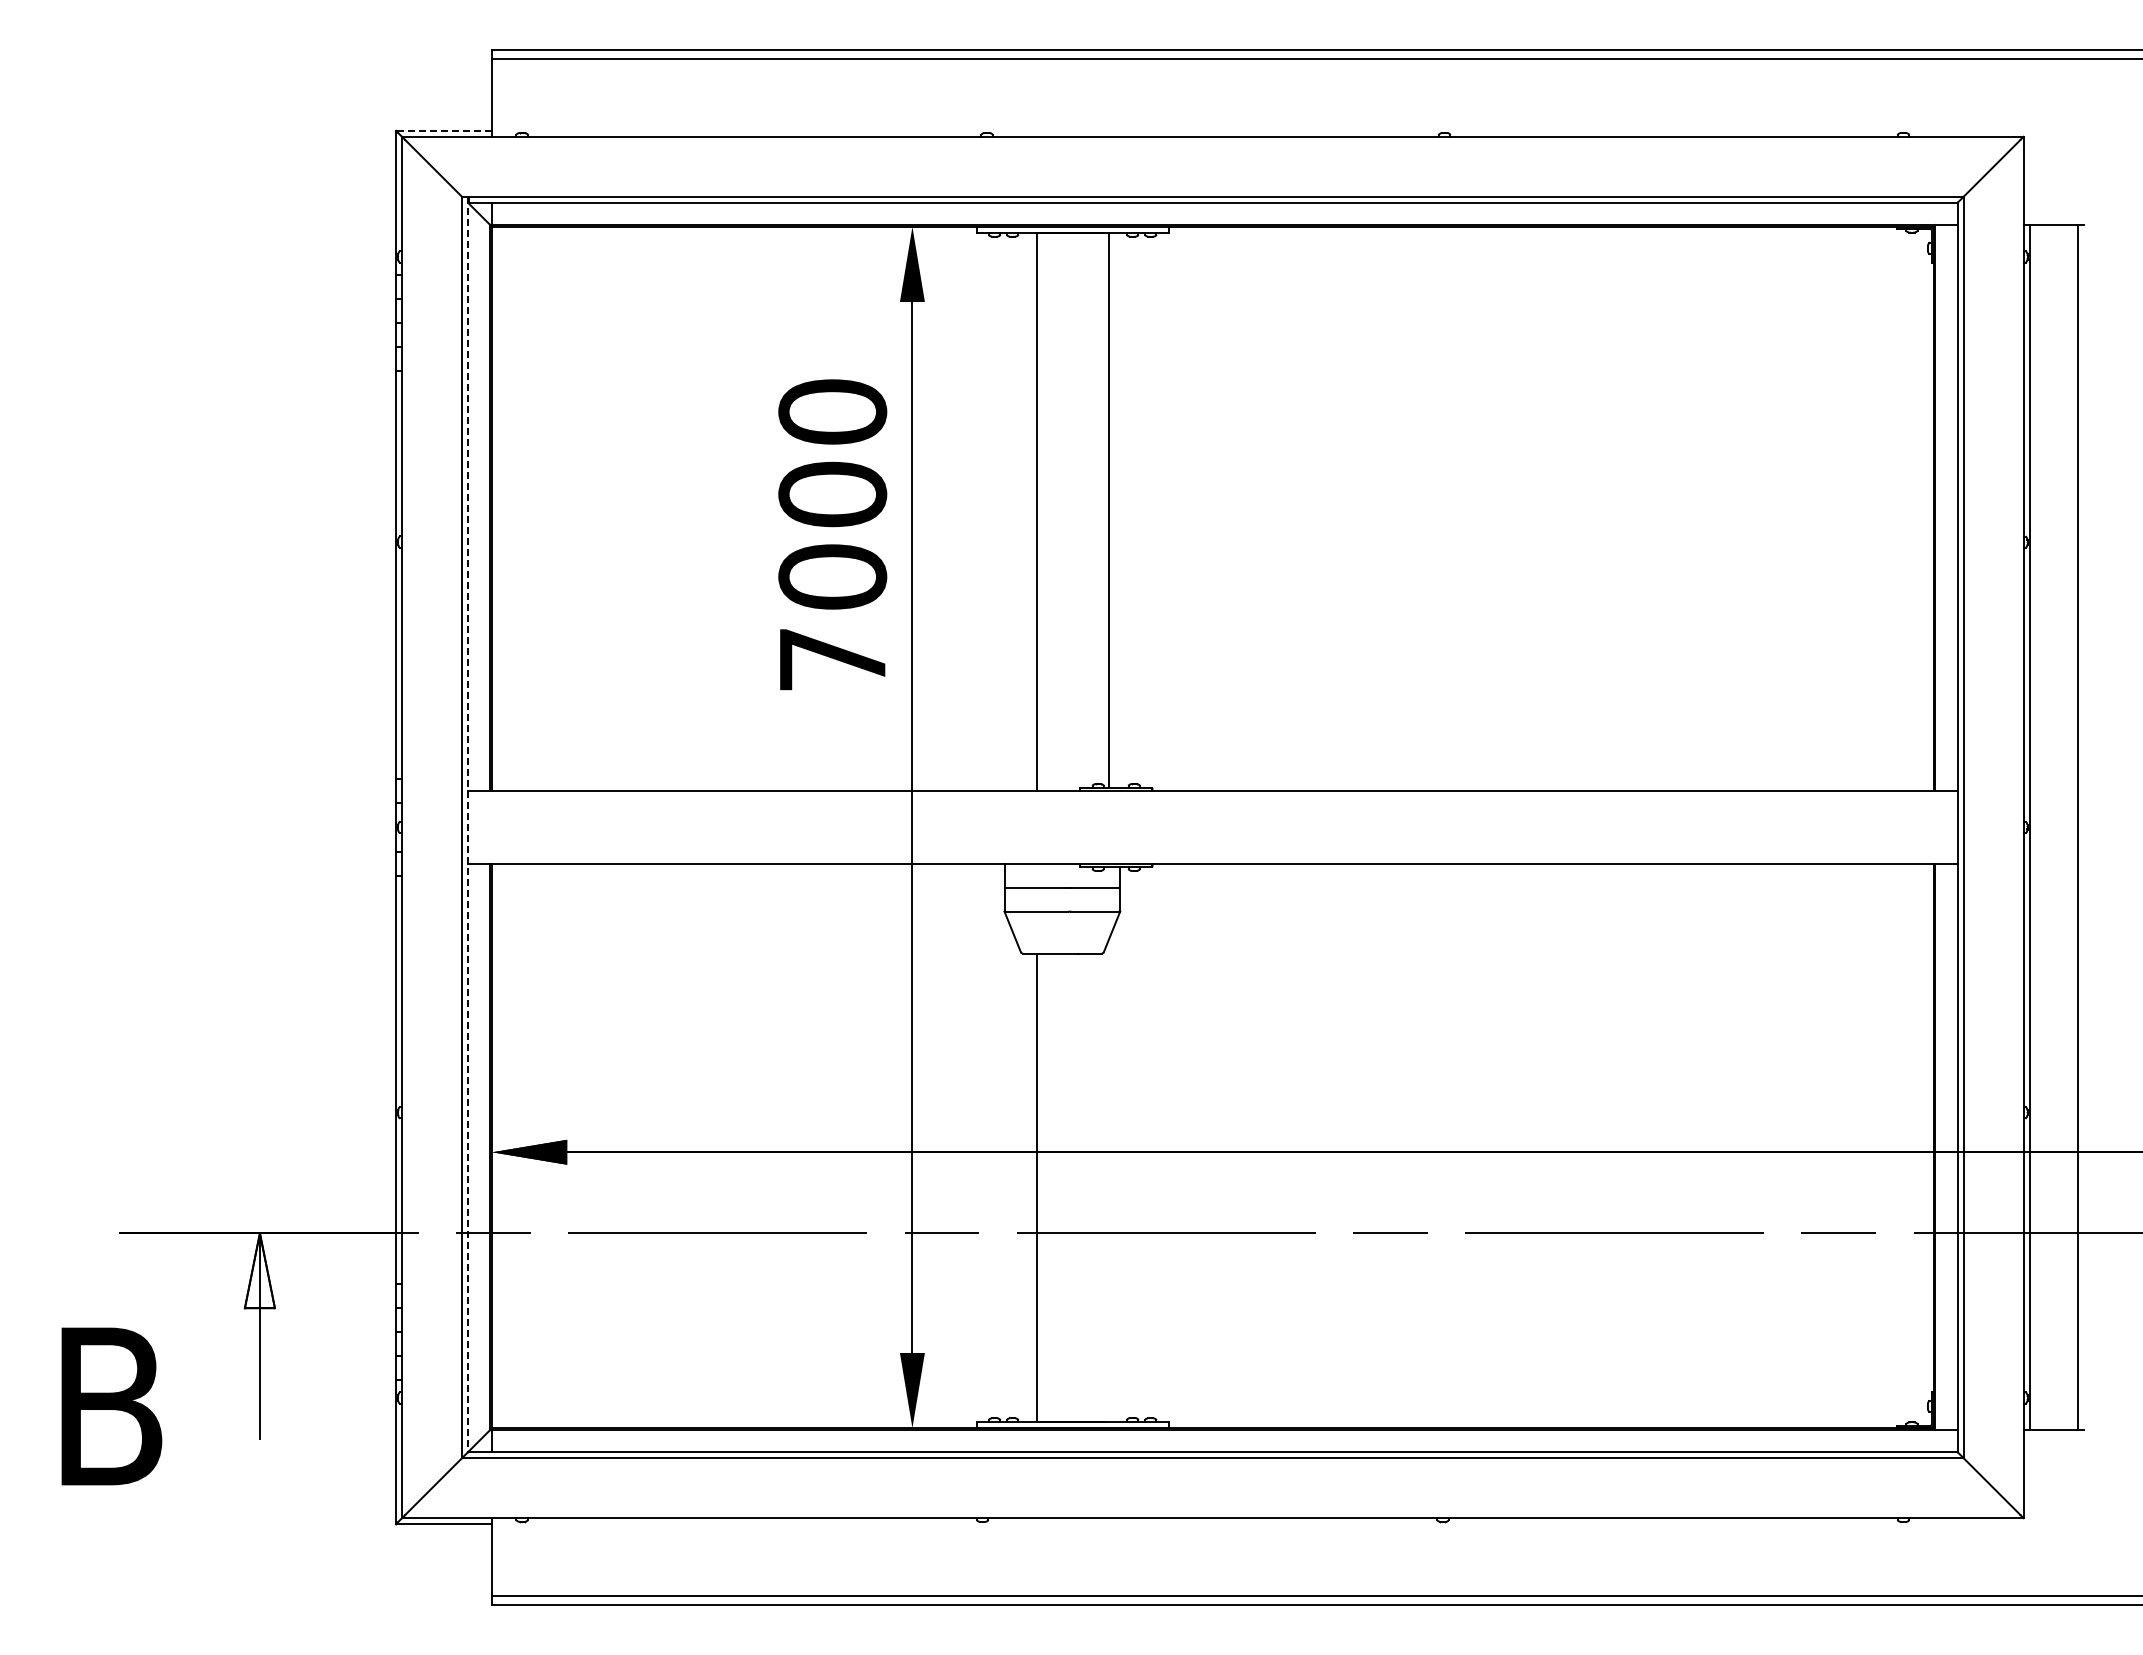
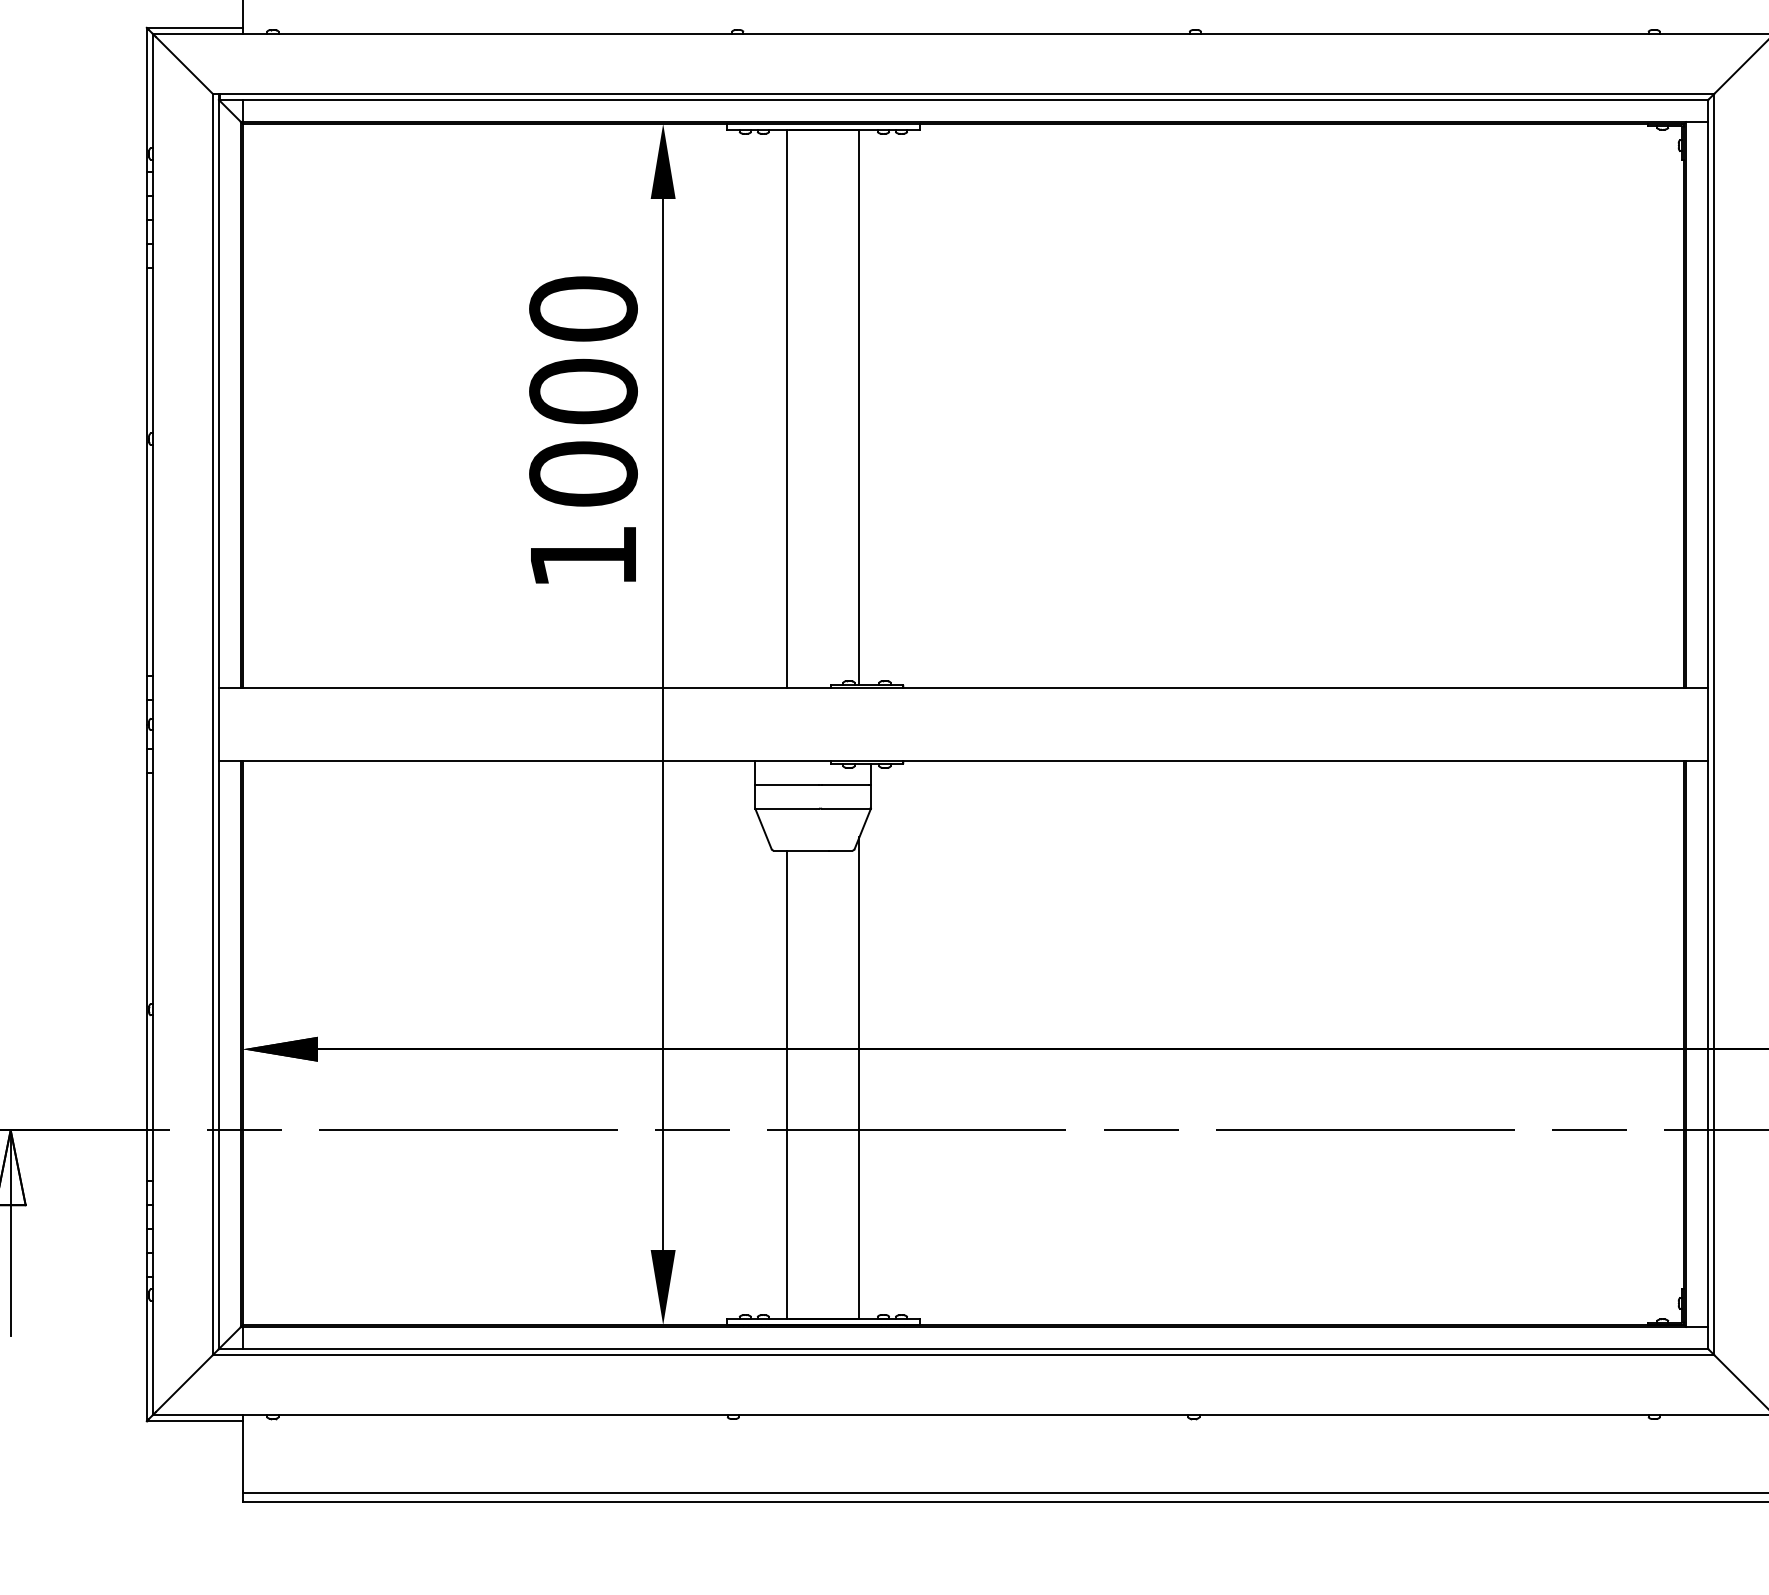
line: (443, 130) -> (194, 27), dashed -> solid
text: (832, 659) -> (583, 556), 7000 -> 1000
line: (468, 824) -> (219, 721), dashed -> solid
line: (1108, 1181) -> (859, 1078), added

